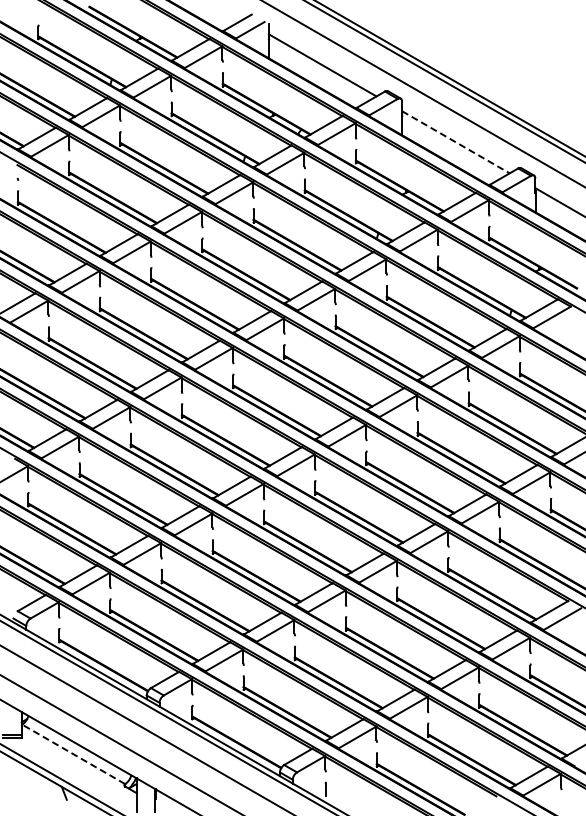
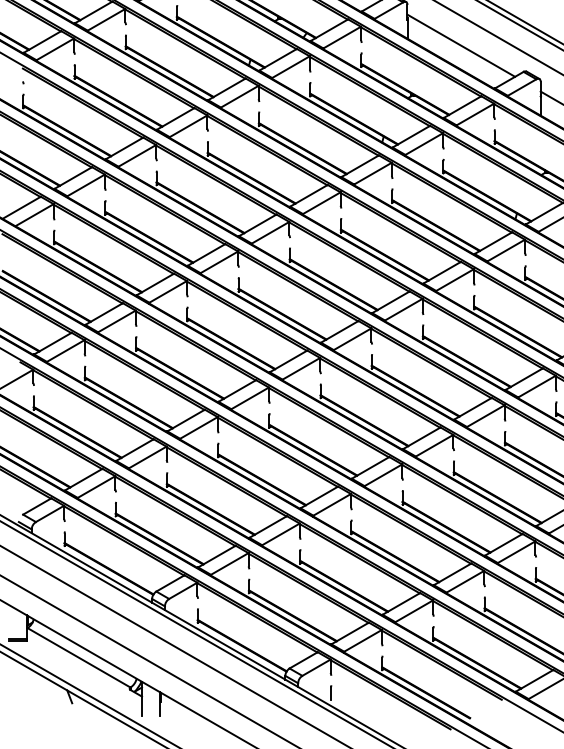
line: (456, 142) -> (461, 45), dashed -> solid
line: (73, 754) -> (78, 657), dashed -> solid

